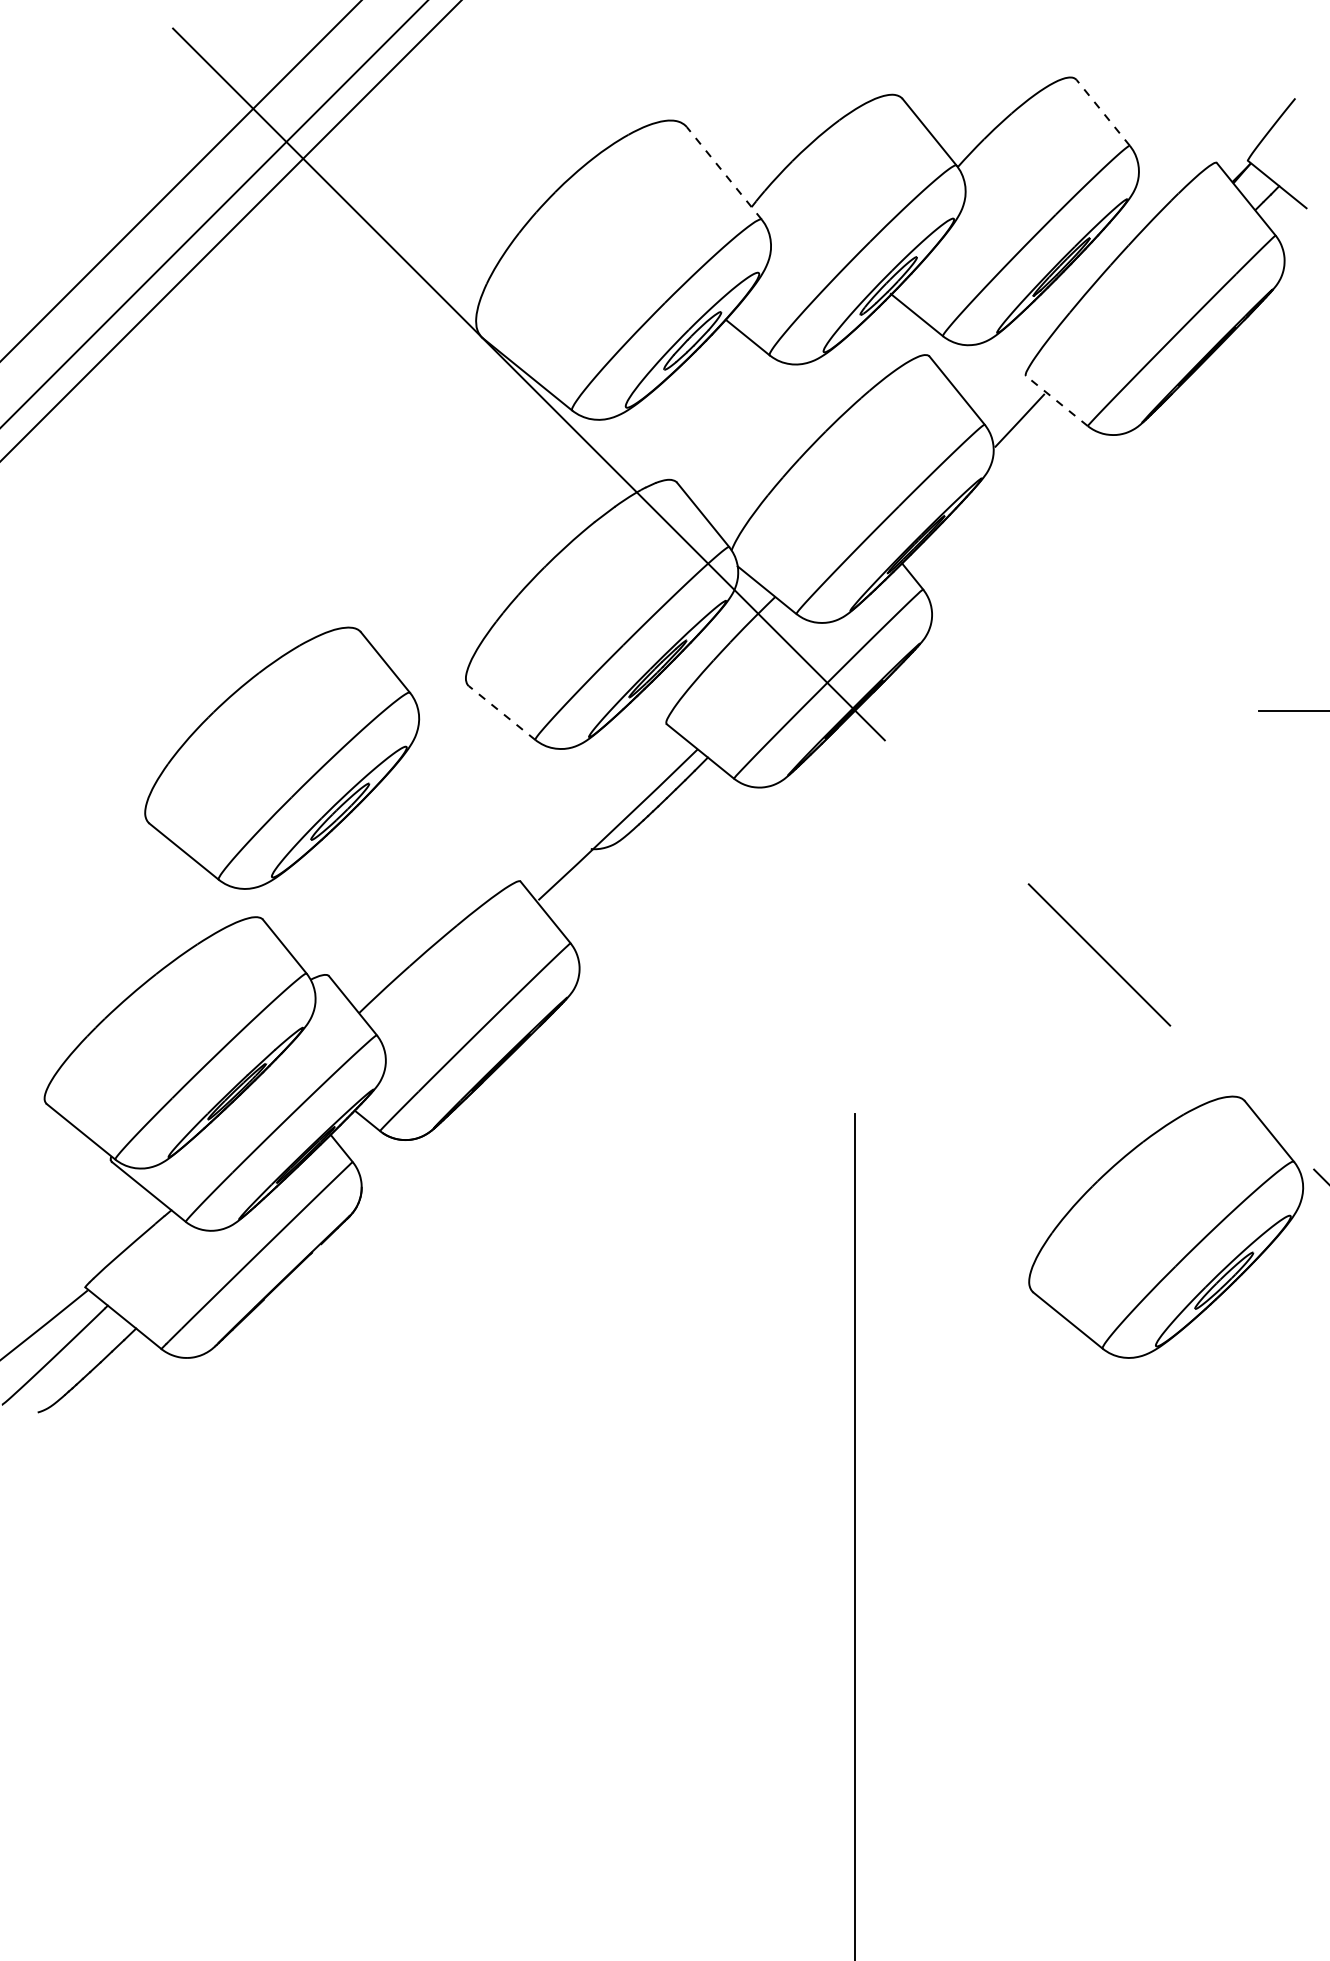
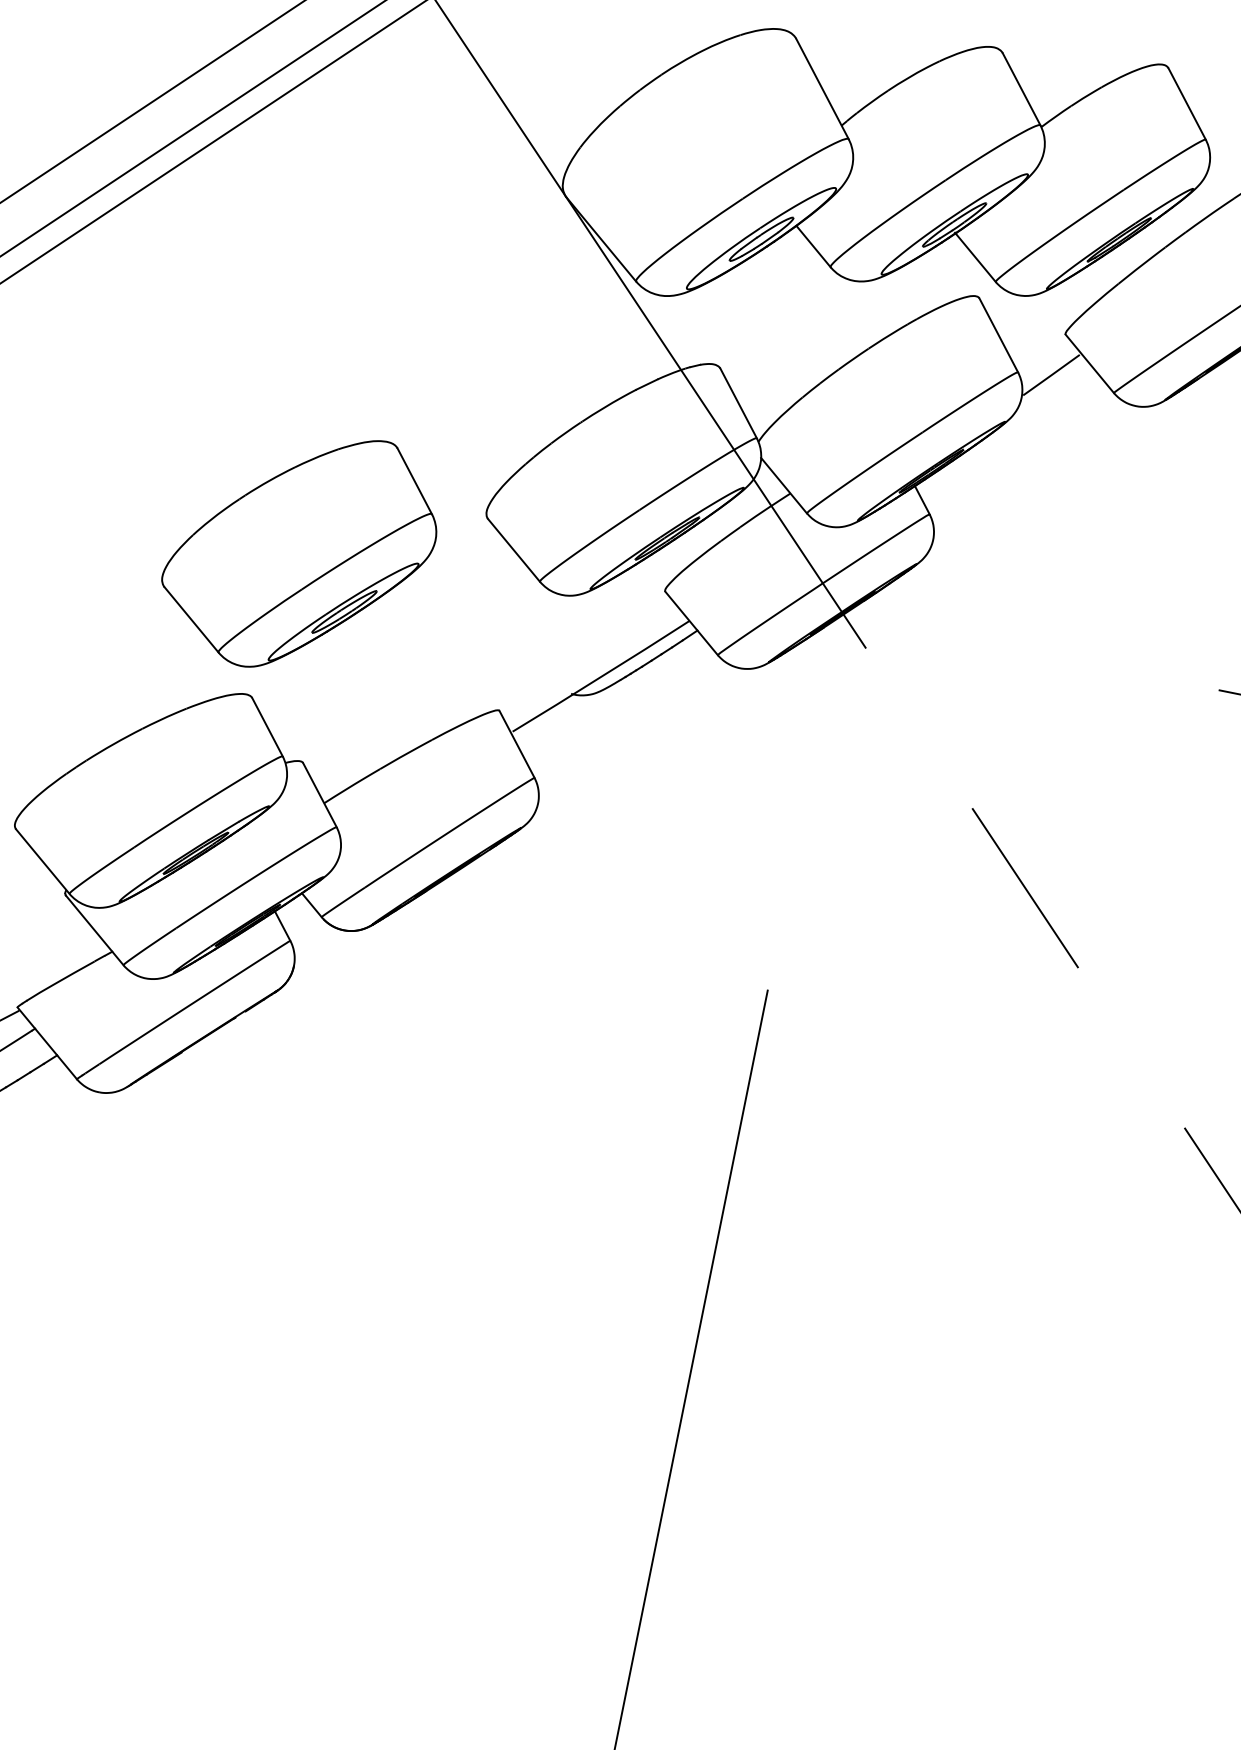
line: (1102, 112) -> (1186, 103), dashed -> solid
line: (724, 173) -> (822, 89), dashed -> solid
line: (1056, 401) -> (1089, 364), dashed -> solid
line: (502, 713) -> (514, 550), dashed -> solid
part: (1166, 1226) -> (1036, 1153), removed

